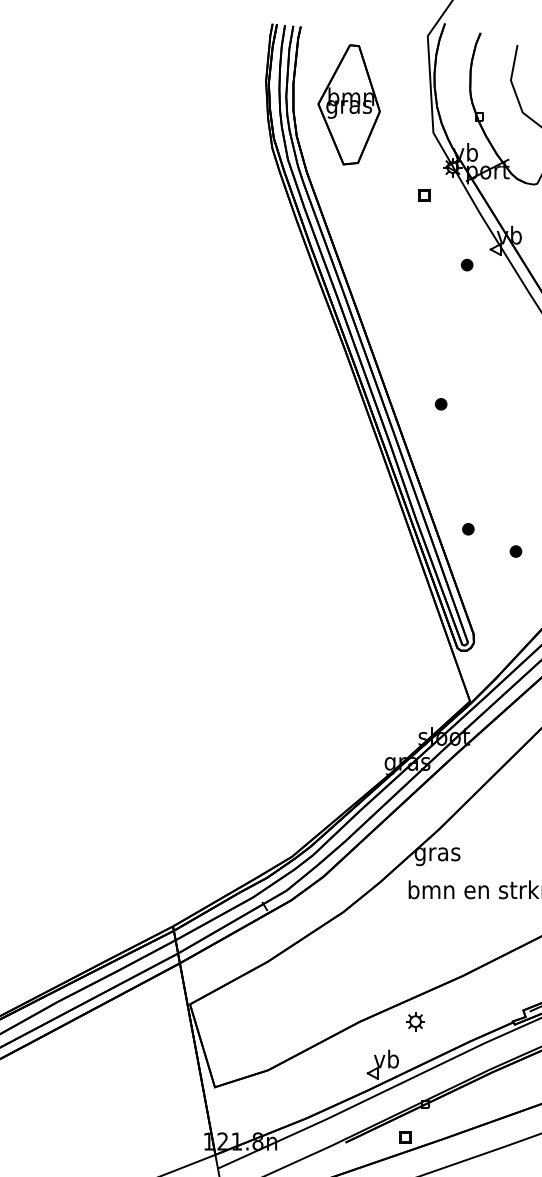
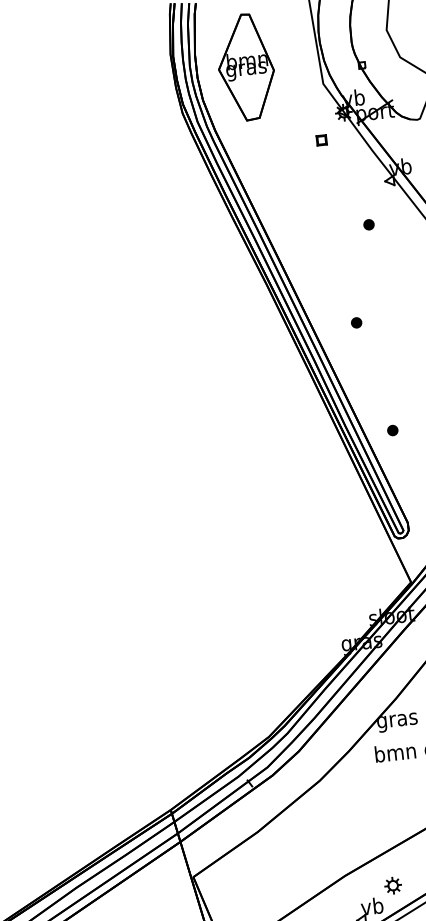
part: (466, 264) -> (368, 224), moved
part: (415, 1021) -> (393, 885), moved

